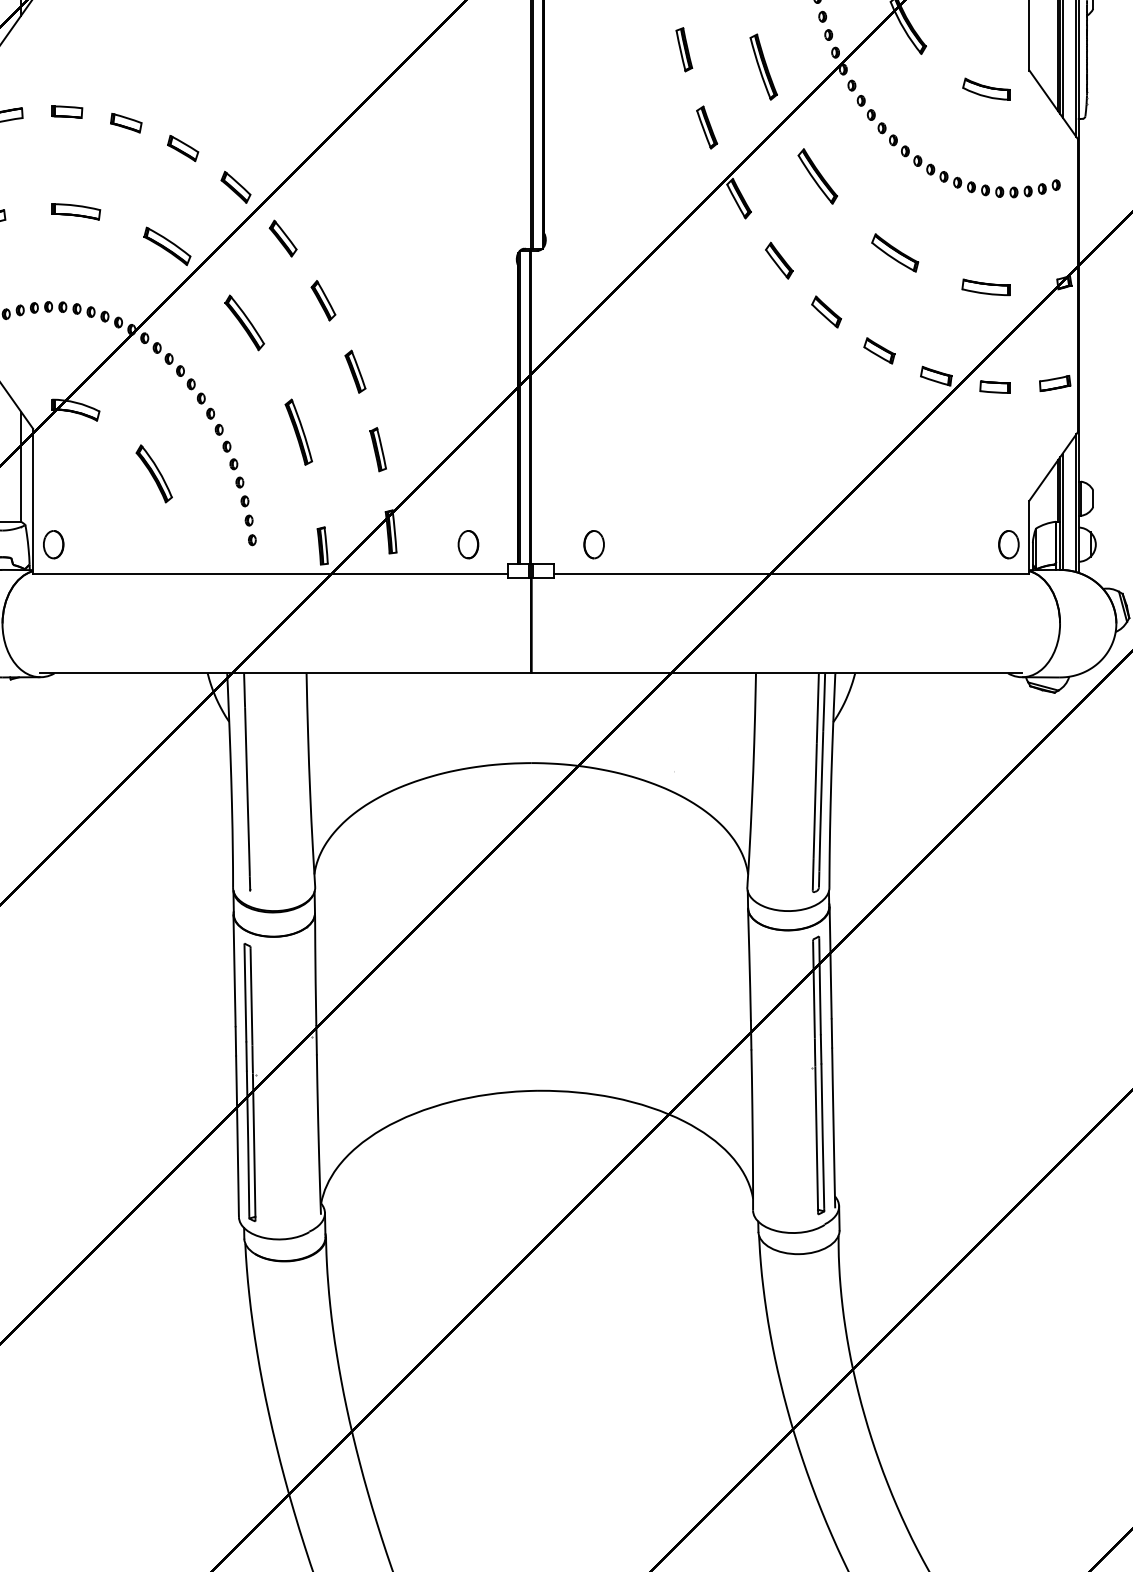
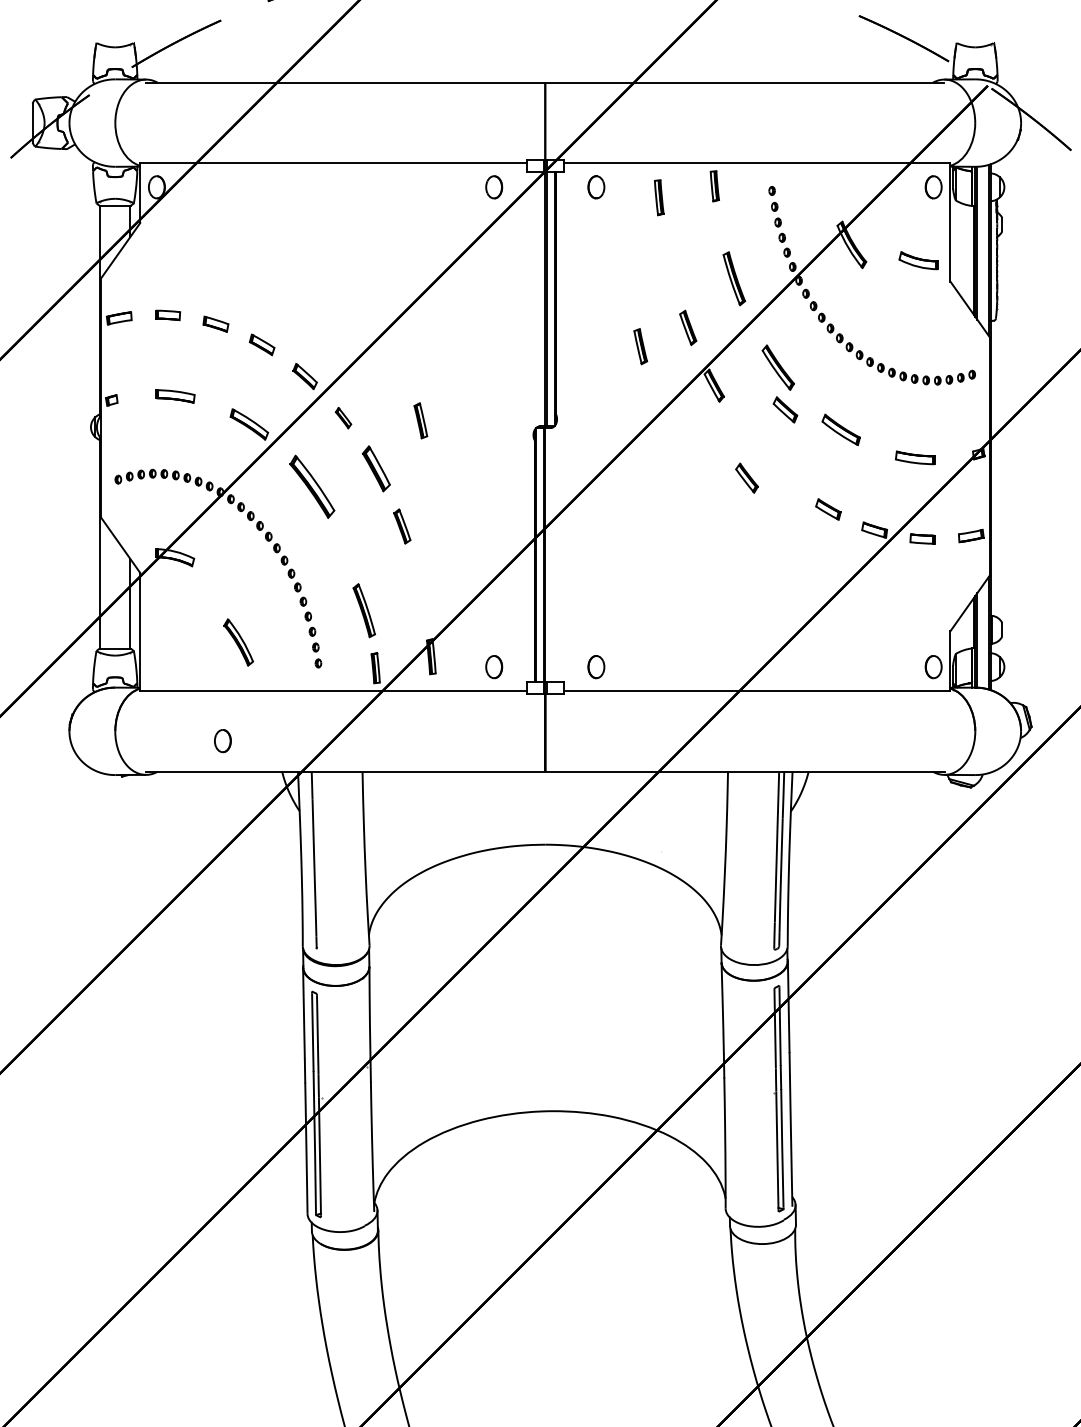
part: (684, 49) -> (640, 346), moved
part: (986, 88) -> (918, 260), moved
part: (283, 237) -> (343, 417), size x0.7
part: (778, 259) -> (746, 477), moved
part: (322, 300) -> (375, 468), size x1.4
part: (826, 311) -> (785, 409), moved
part: (243, 322) -> (311, 486), size x1.4
part: (297, 432) -> (363, 610), moved
part: (377, 449) -> (420, 420), moved
part: (154, 473) -> (238, 642), moved
part: (53, 545) -> (222, 741), moved

